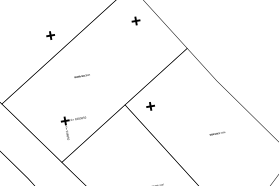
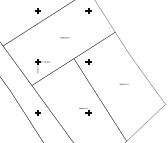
text: (81, 75) -> (64, 37), moved

